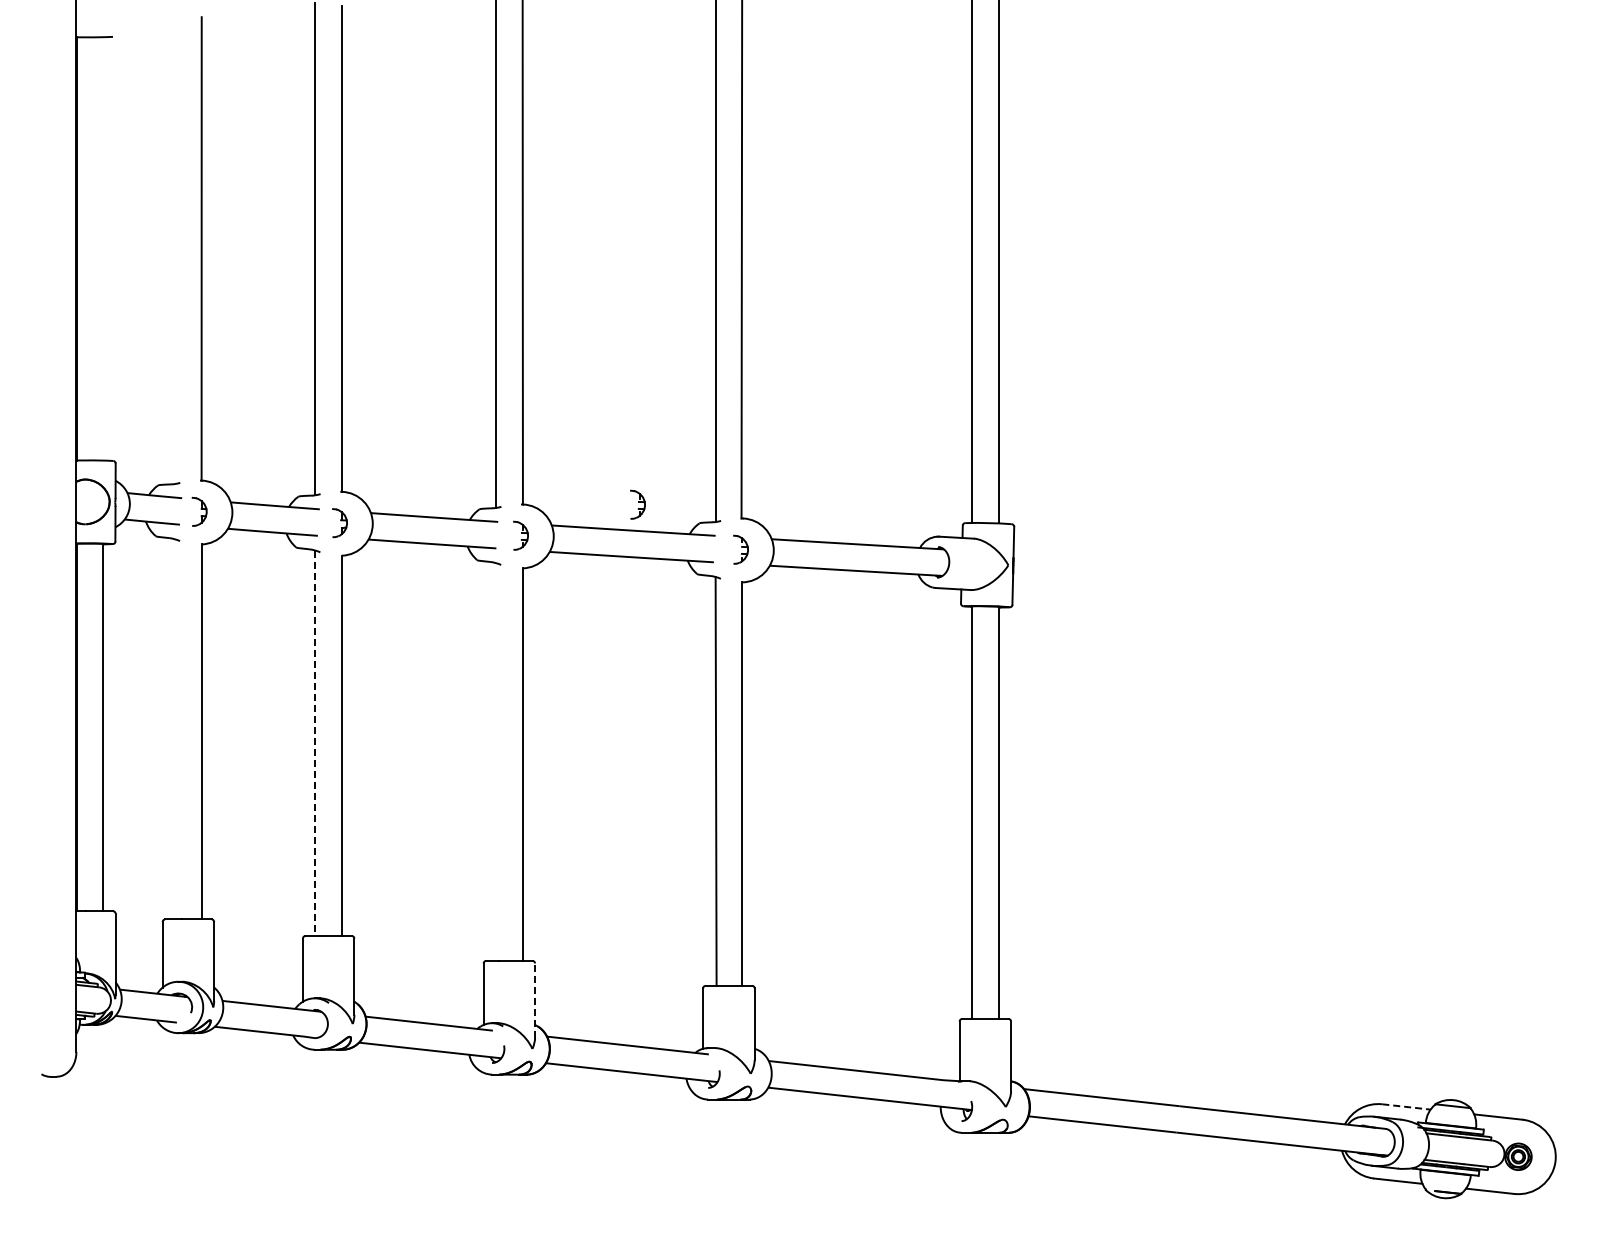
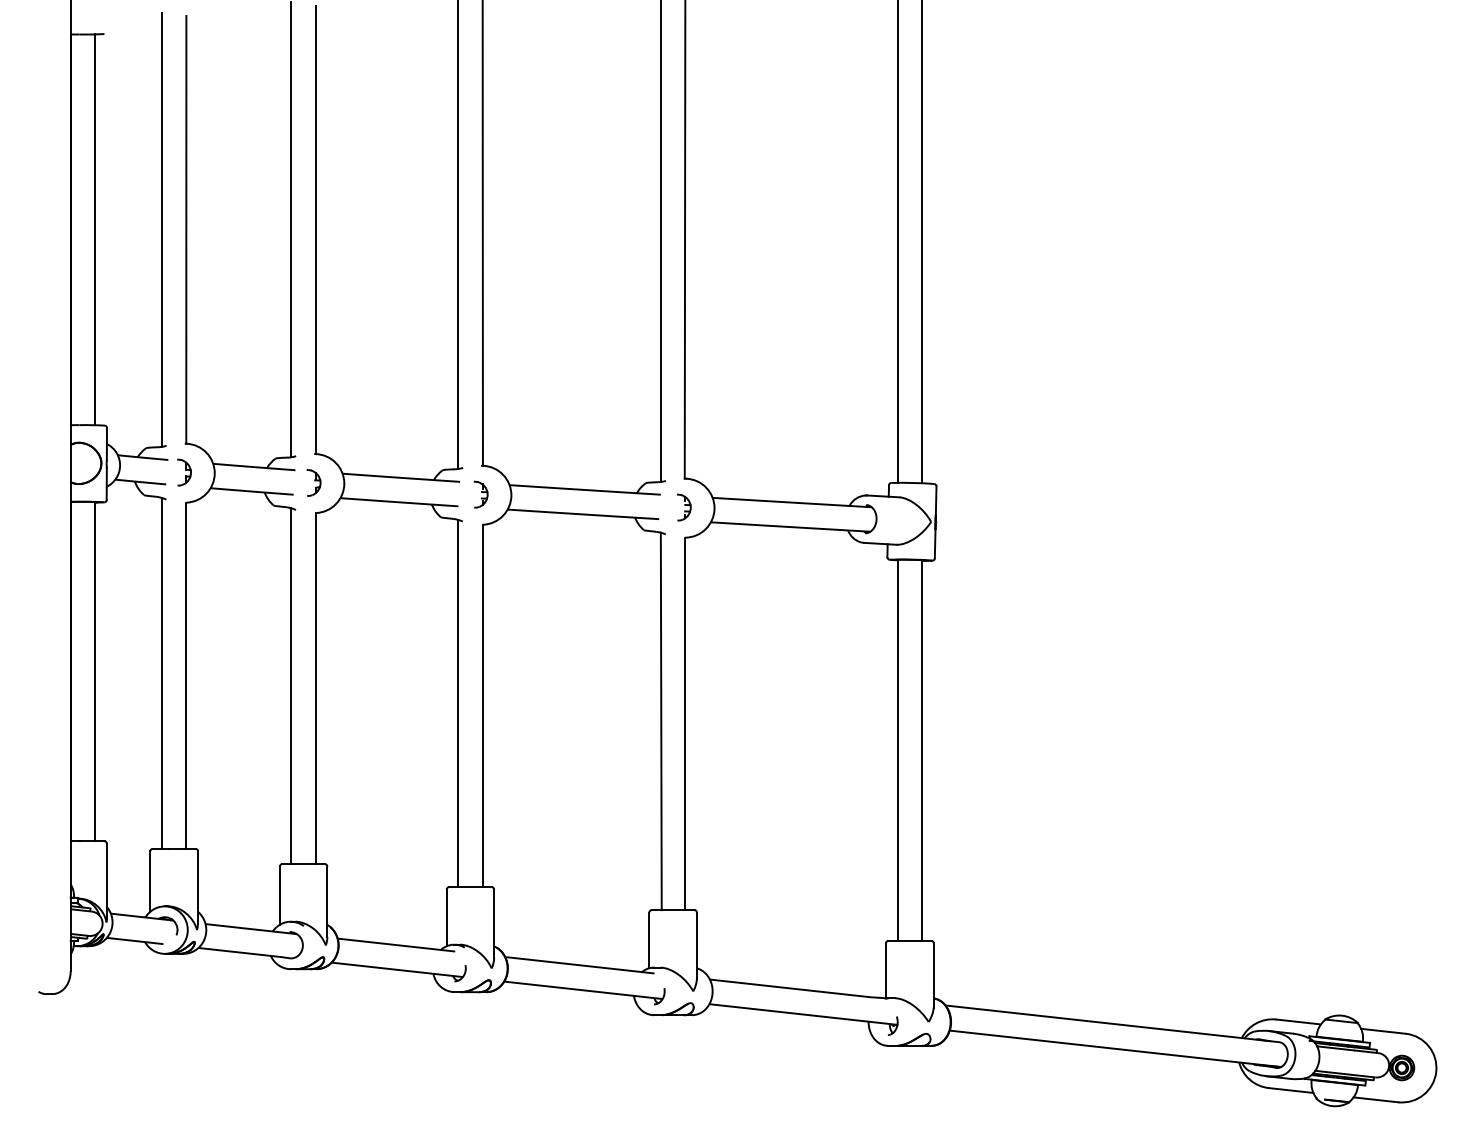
line: (103, 248) -> (95, 229), added
line: (175, 248) -> (162, 229), added
part: (637, 504) -> (588, 465), removed
line: (175, 729) -> (162, 673), added
line: (315, 743) -> (291, 686), dashed -> solid
line: (496, 761) -> (458, 703), added
line: (535, 1000) -> (494, 923), dashed -> solid
line: (1406, 1107) -> (1298, 1022), dashed -> solid

